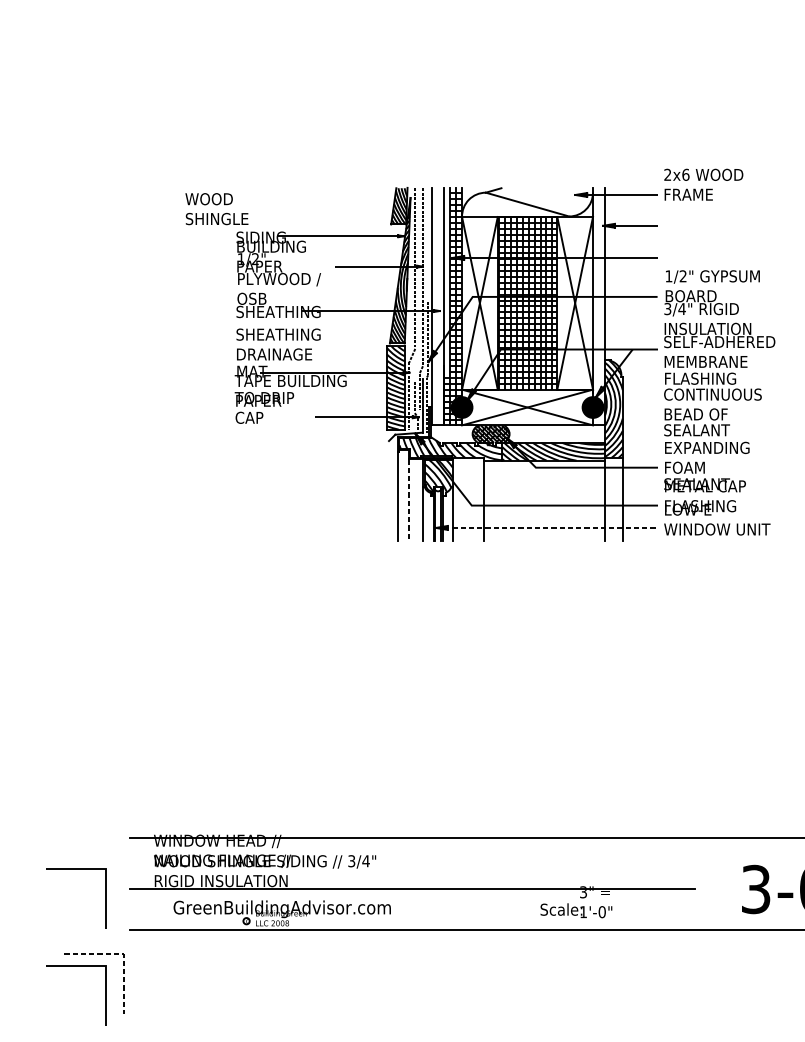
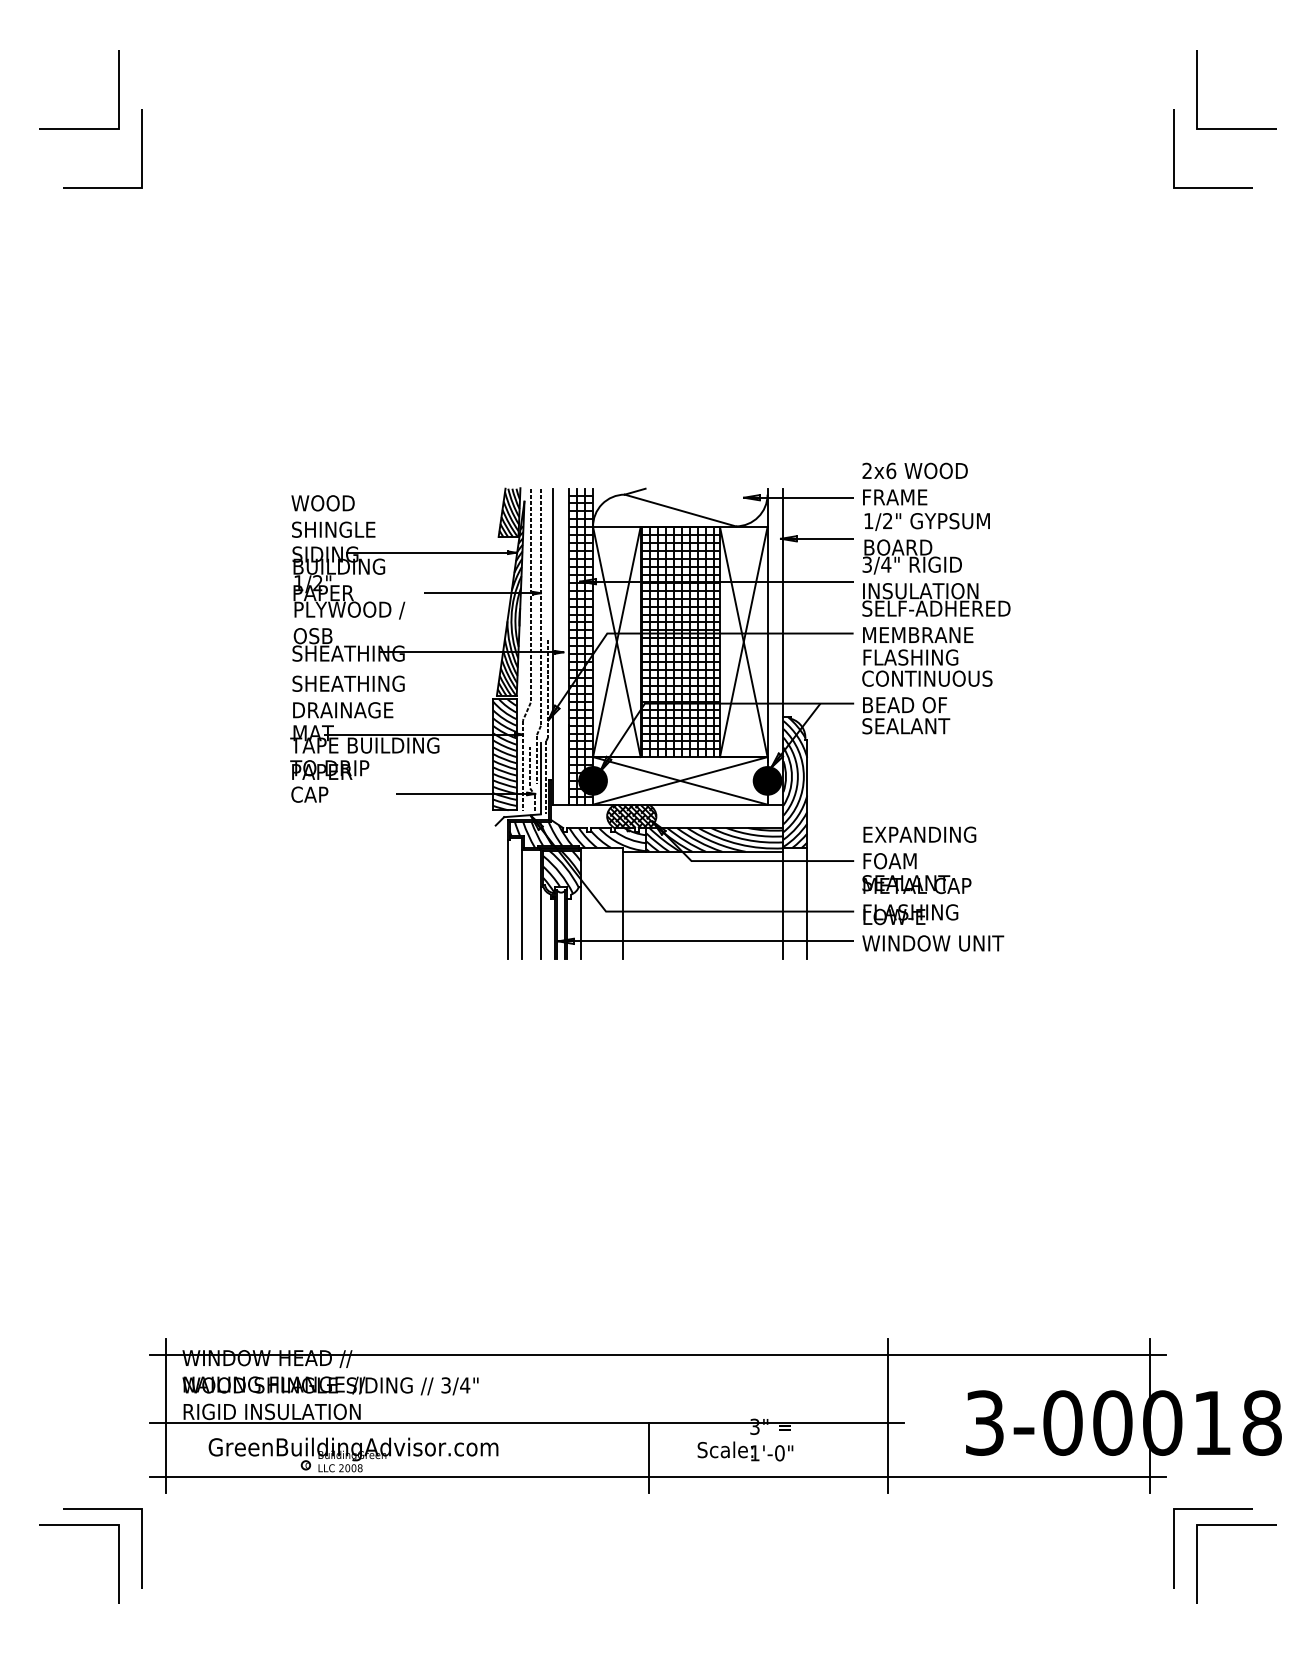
text: (216, 209) -> (333, 516), moved
hatch: (447, 282) -> (573, 614), added
text: (719, 353) -> (936, 623), moved
line: (408, 500) -> (521, 904), dashed -> solid
line: (547, 528) -> (706, 941), dashed -> solid
line: (76, 869) -> (79, 1396), removed
line: (141, 883) -> (166, 1415), added
line: (683, 883) -> (887, 1415), added
line: (504, 916) -> (649, 1458), added
line: (123, 954) -> (142, 1509), dashed -> solid

